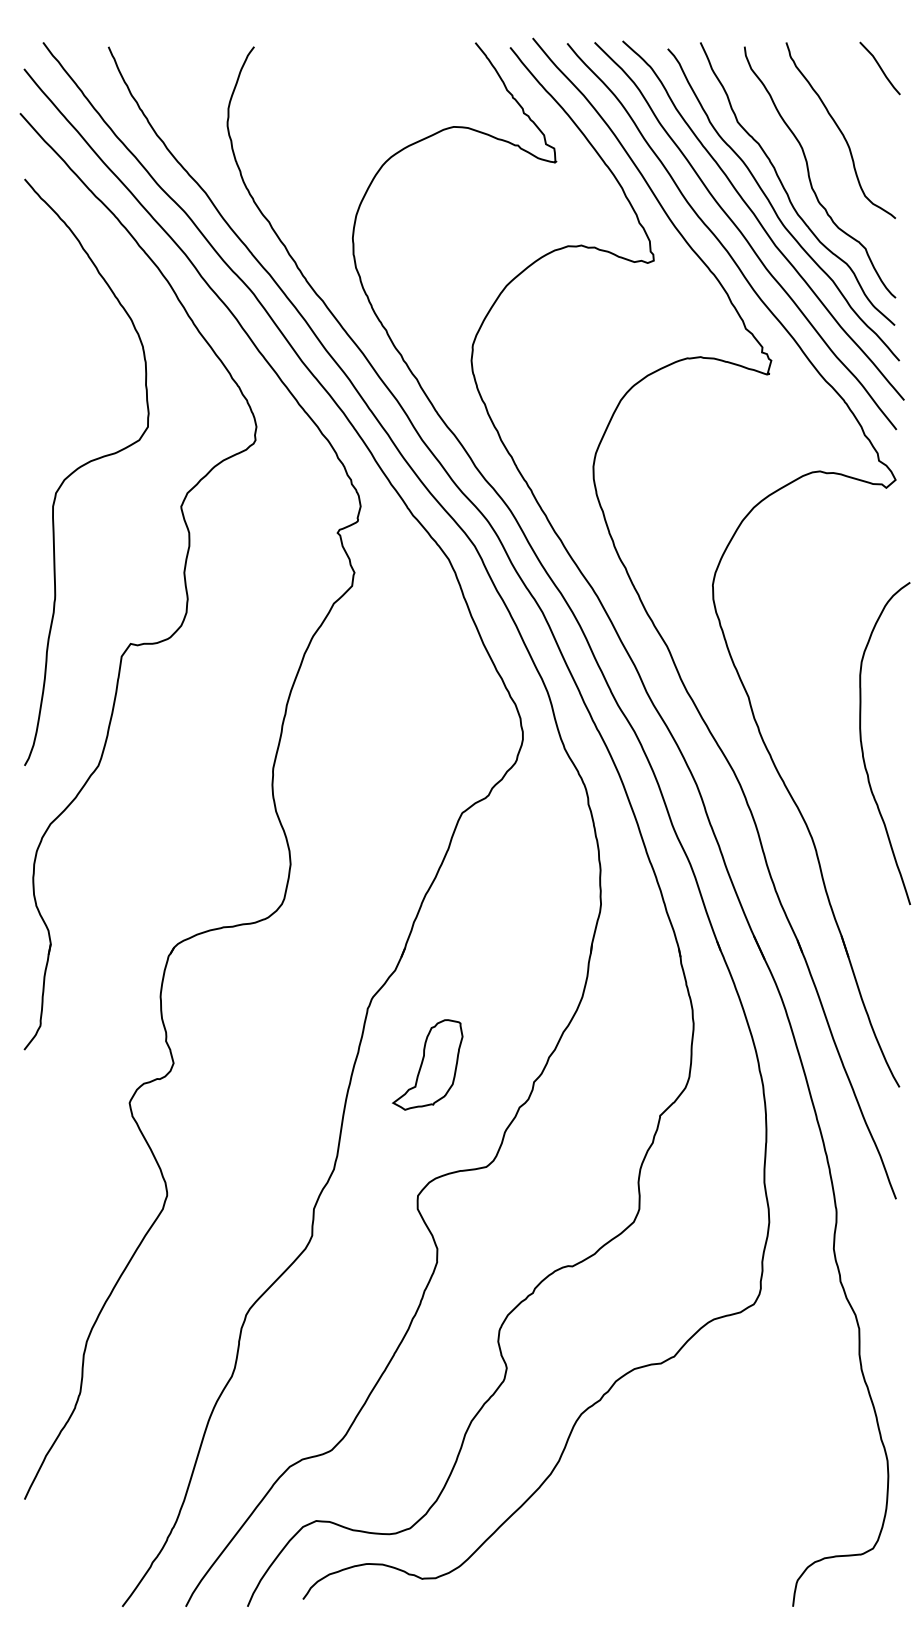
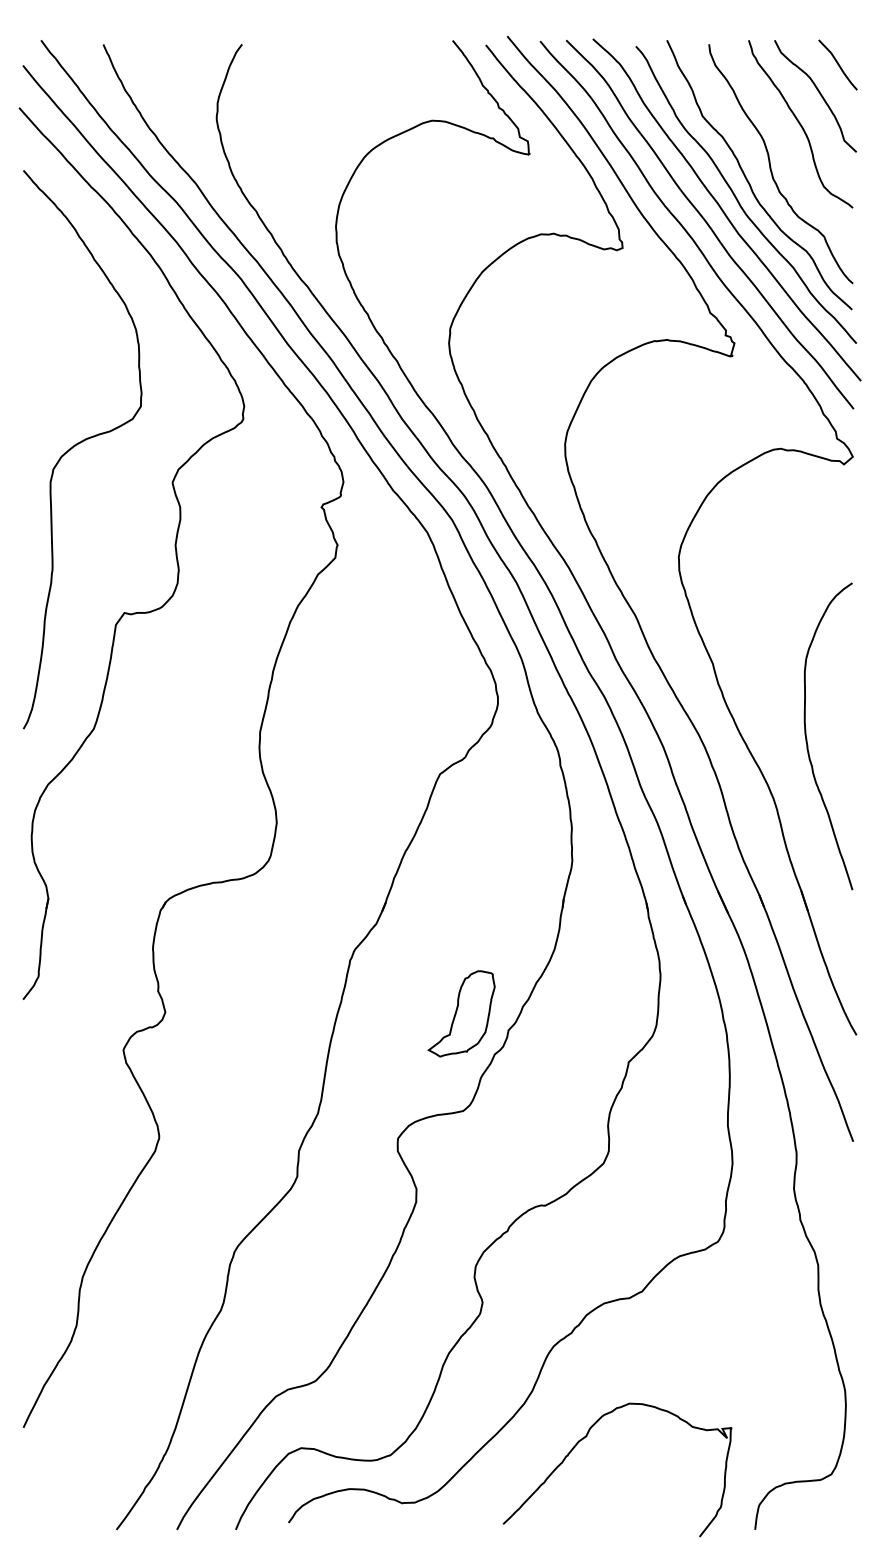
curve: (859, 97) -> (818, 92), added
curve: (863, 749) -> (807, 742), moved
part: (427, 1064) -> (461, 1013), moved
curve: (616, 1509) -> (587, 1437), added

